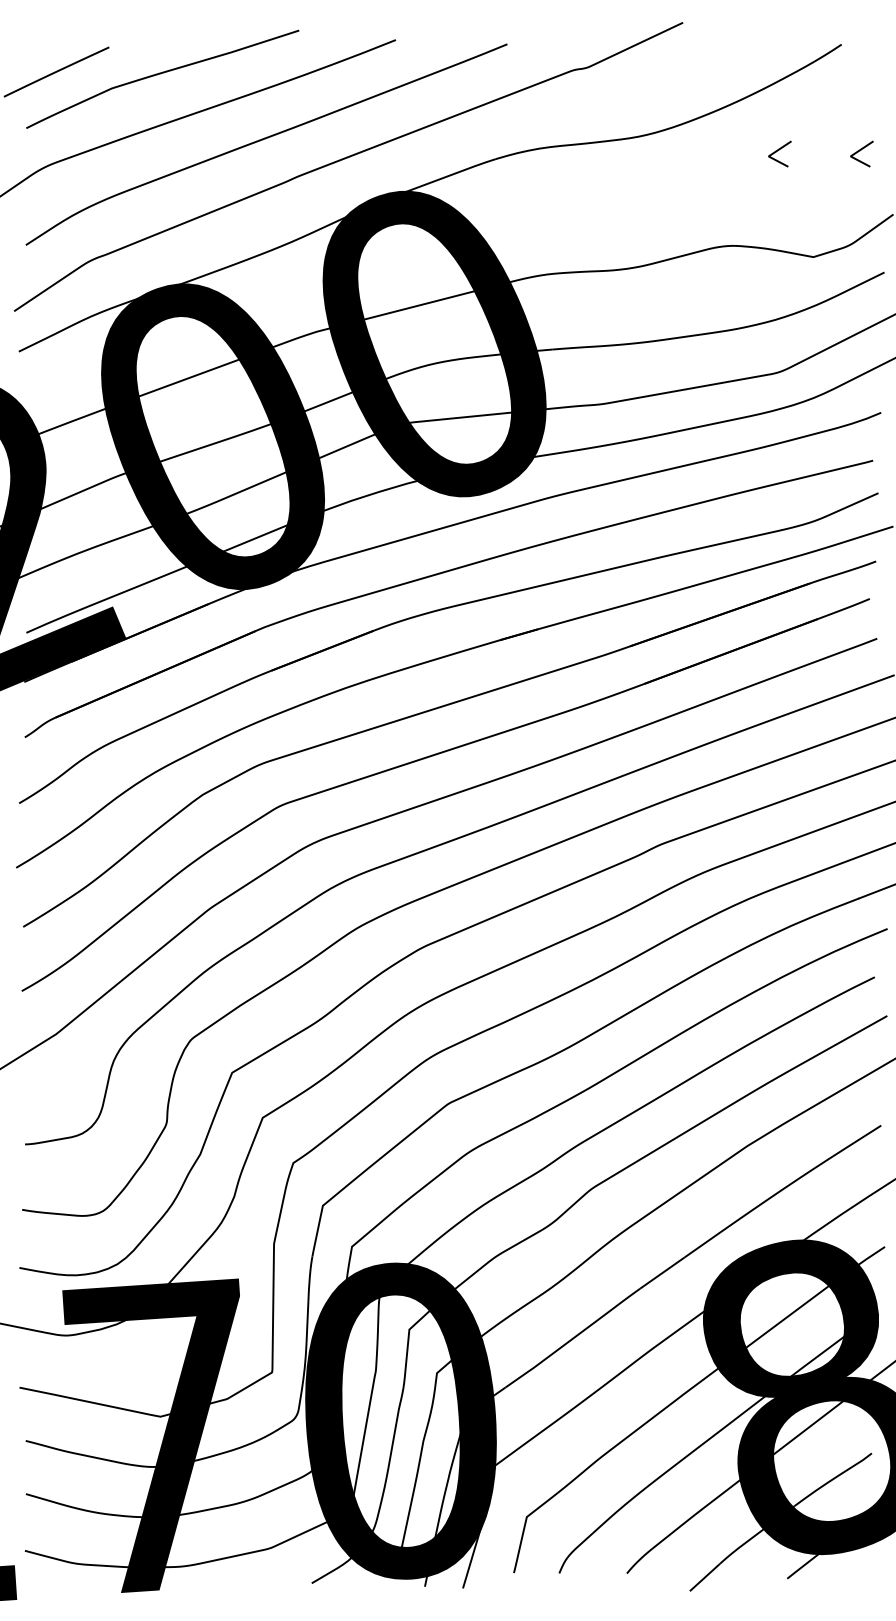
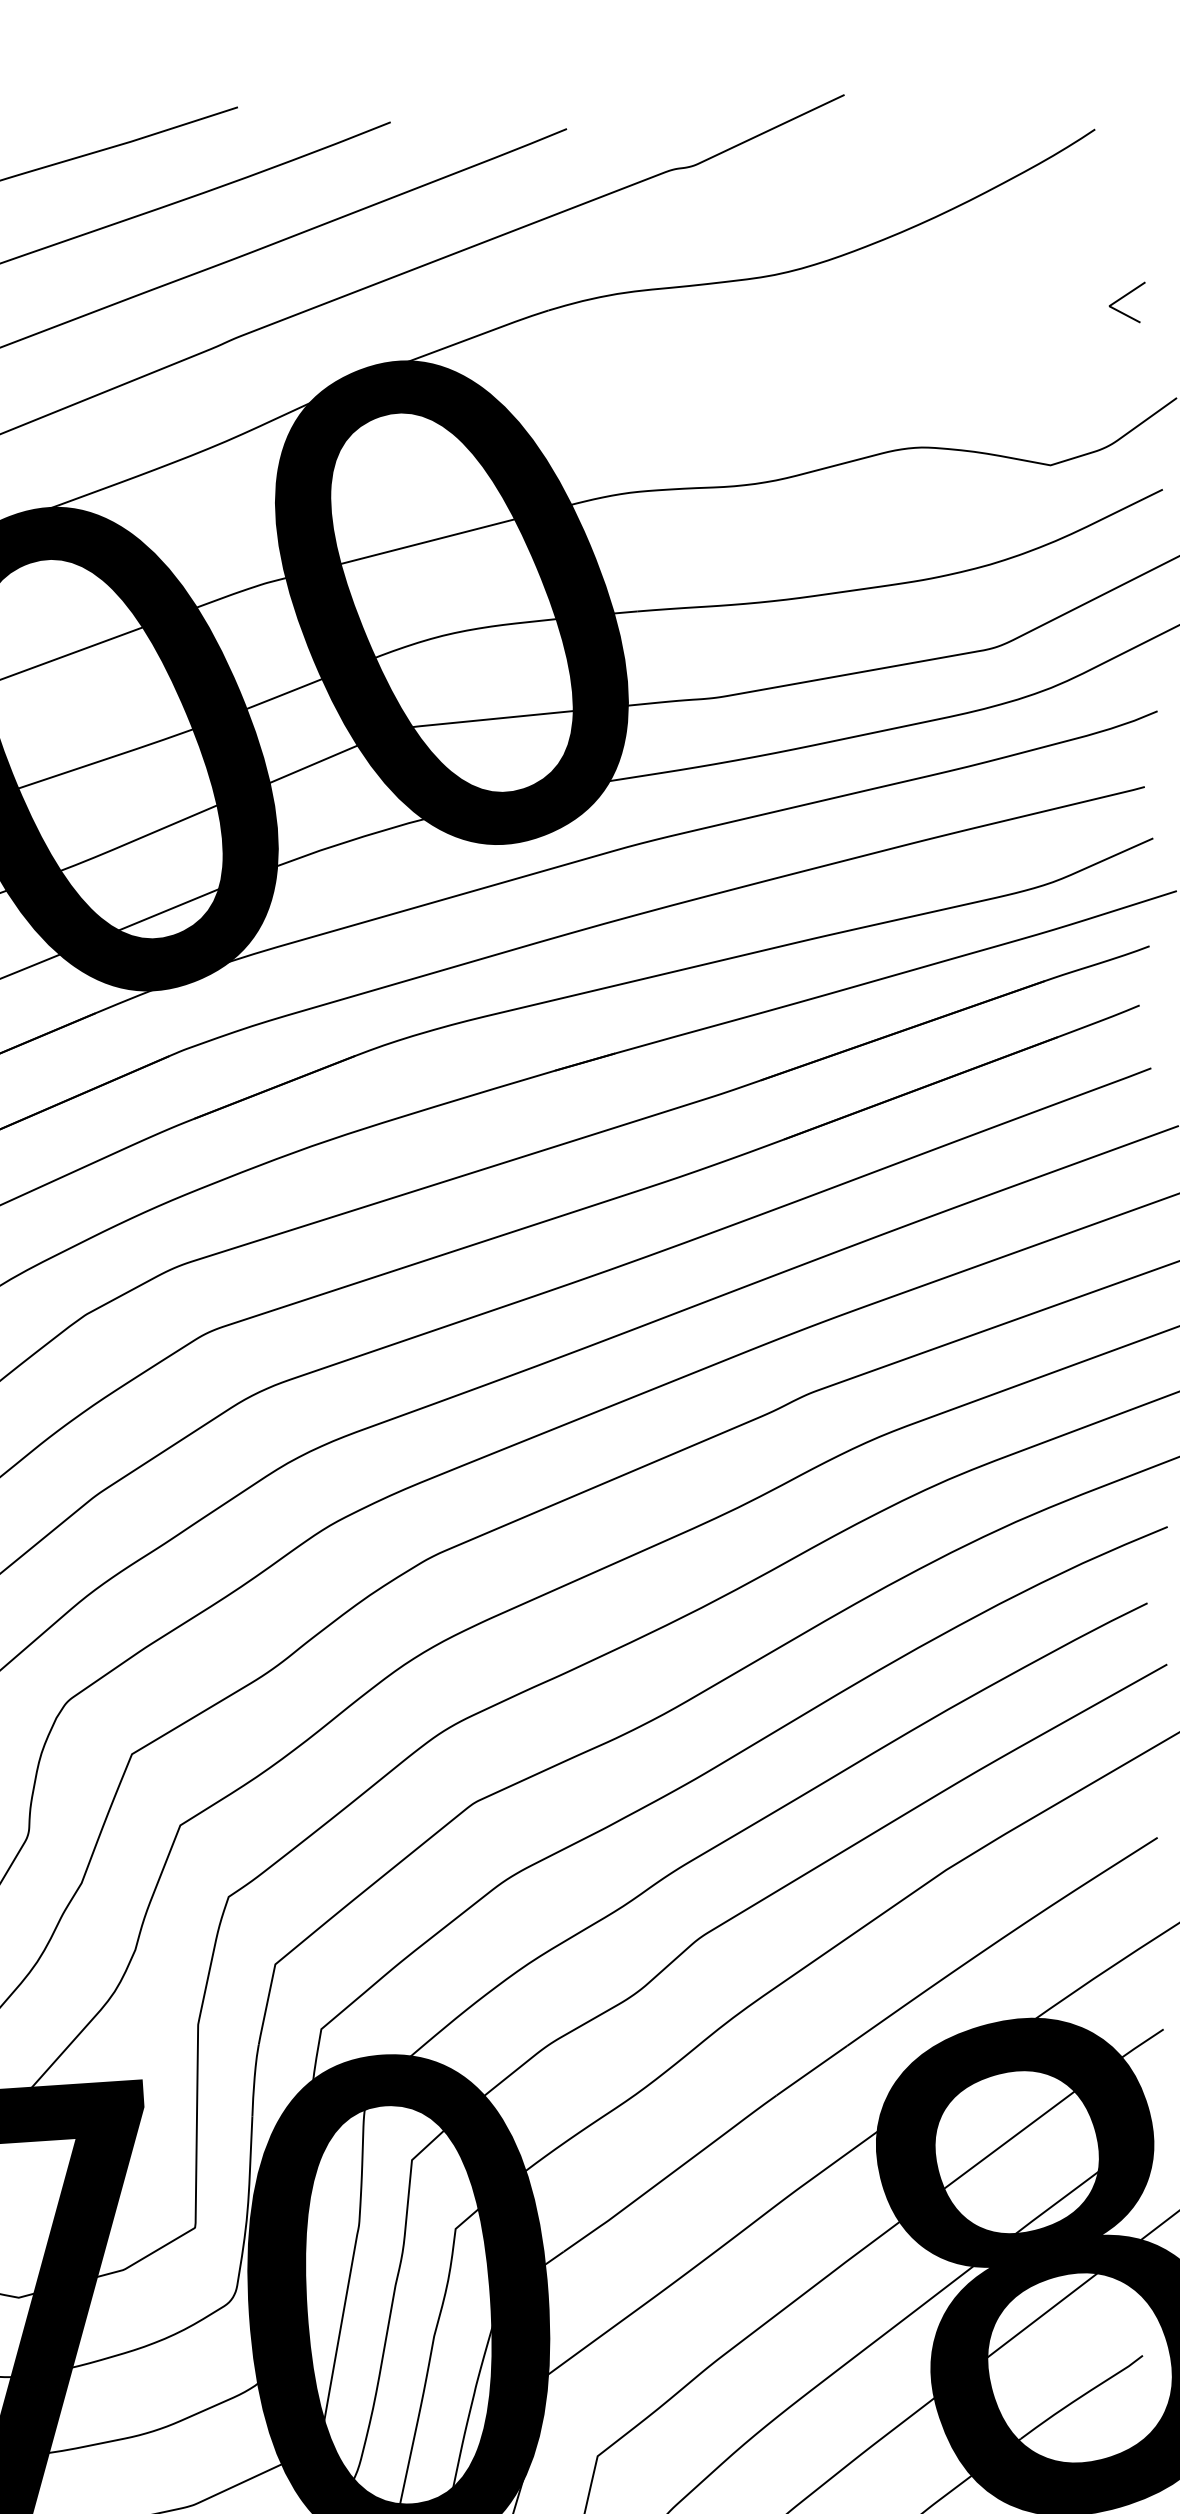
line: (778, 151) -> (995, 298), removed

